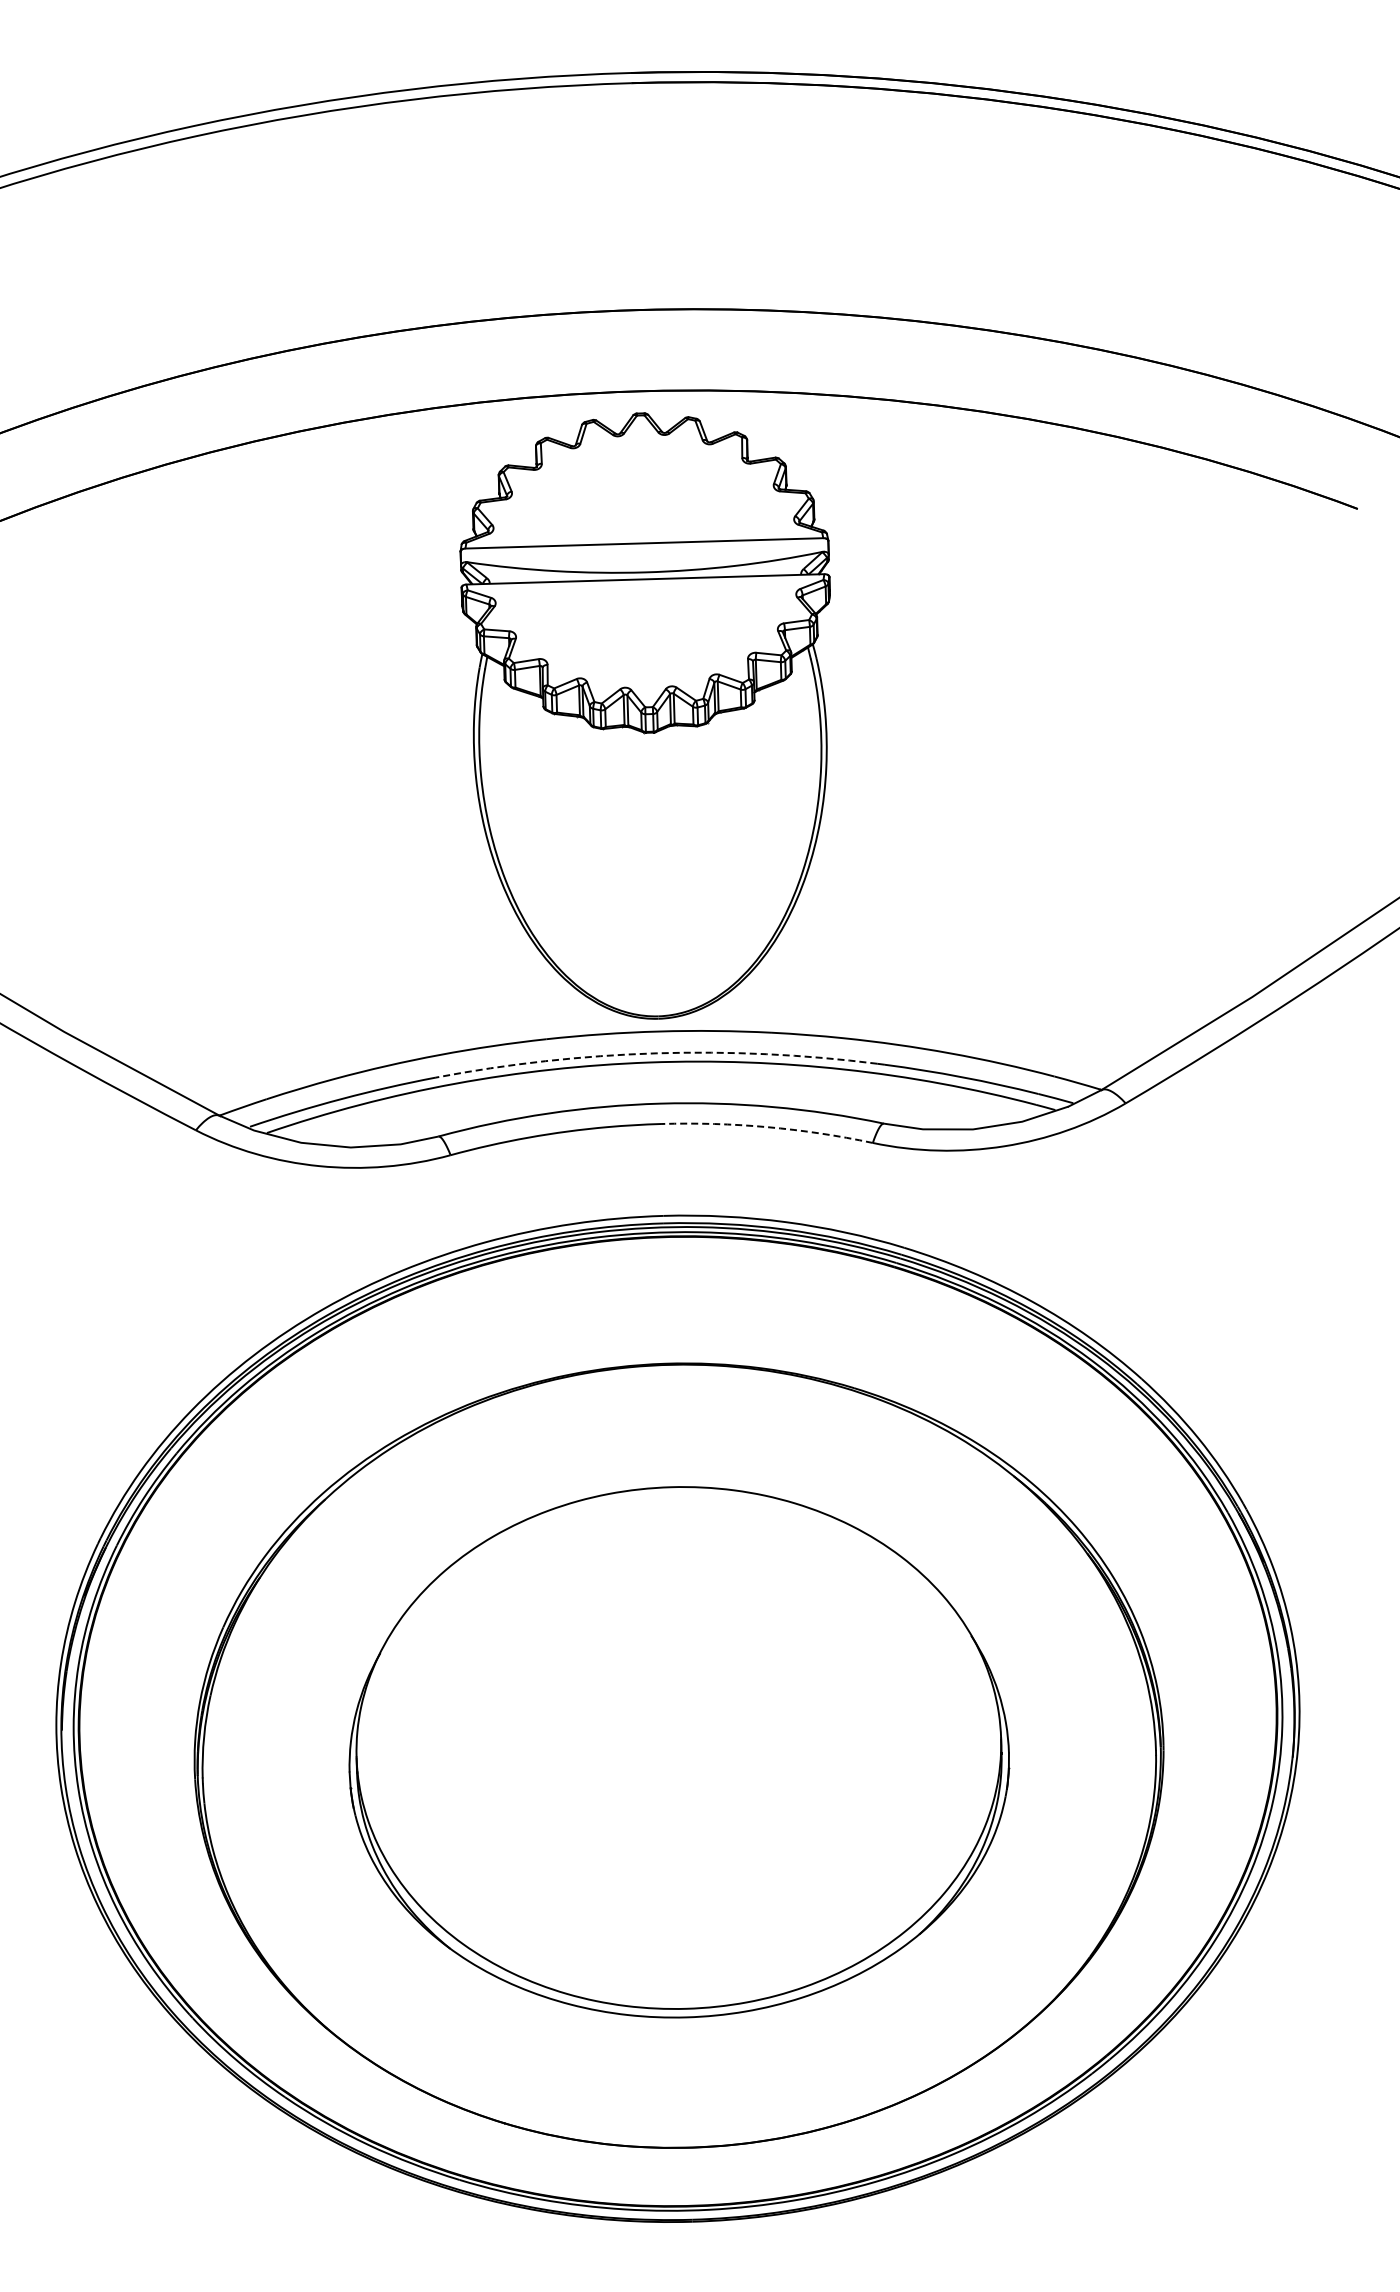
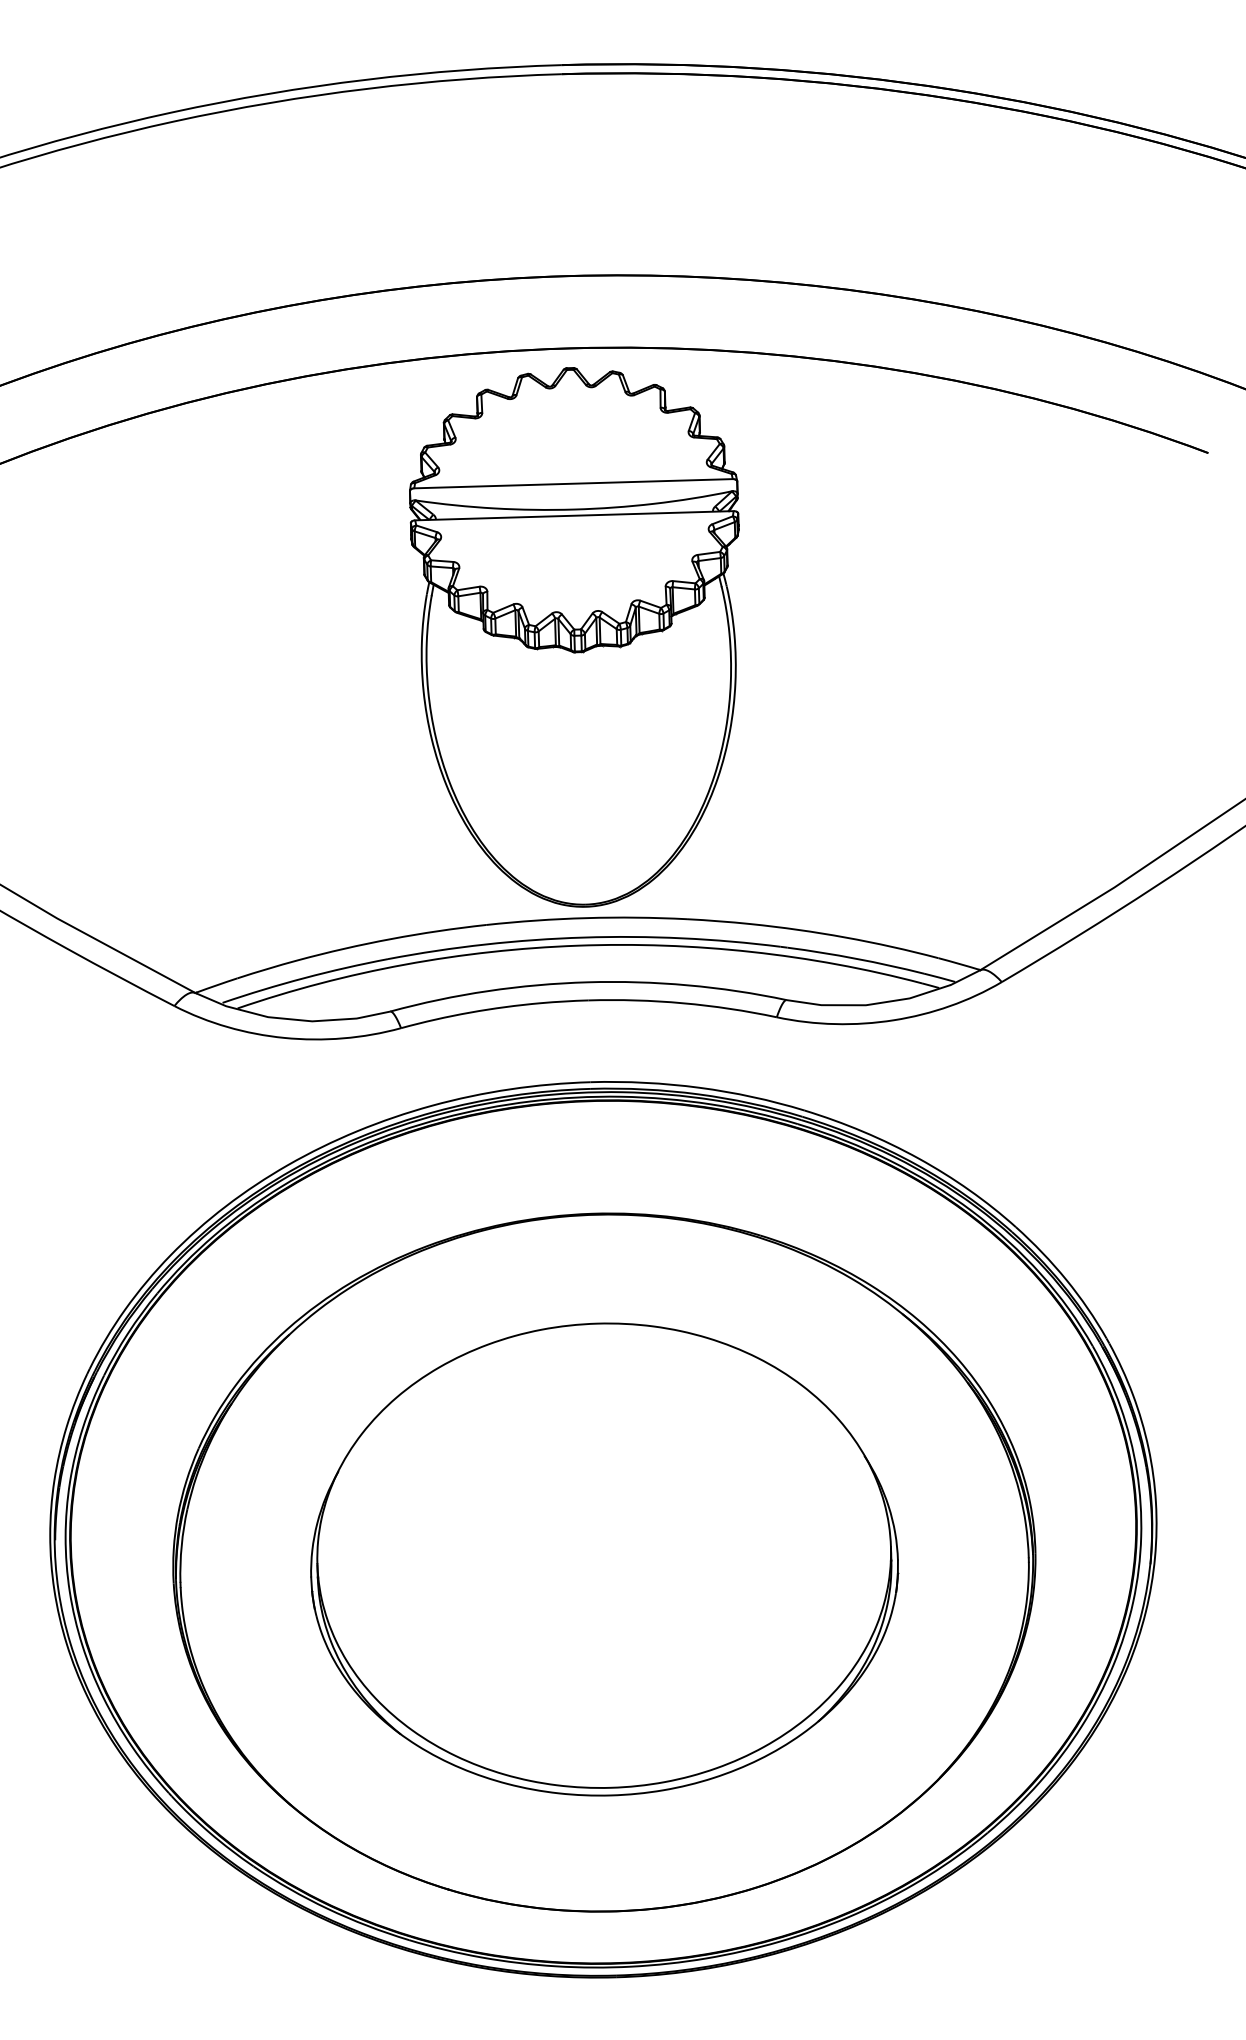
arc: (656, 1053) -> (584, 937), dashed -> solid
arc: (767, 1127) -> (683, 1003), dashed -> solid

